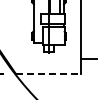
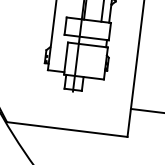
line: (48, 73) -> (67, 128), dashed -> solid

